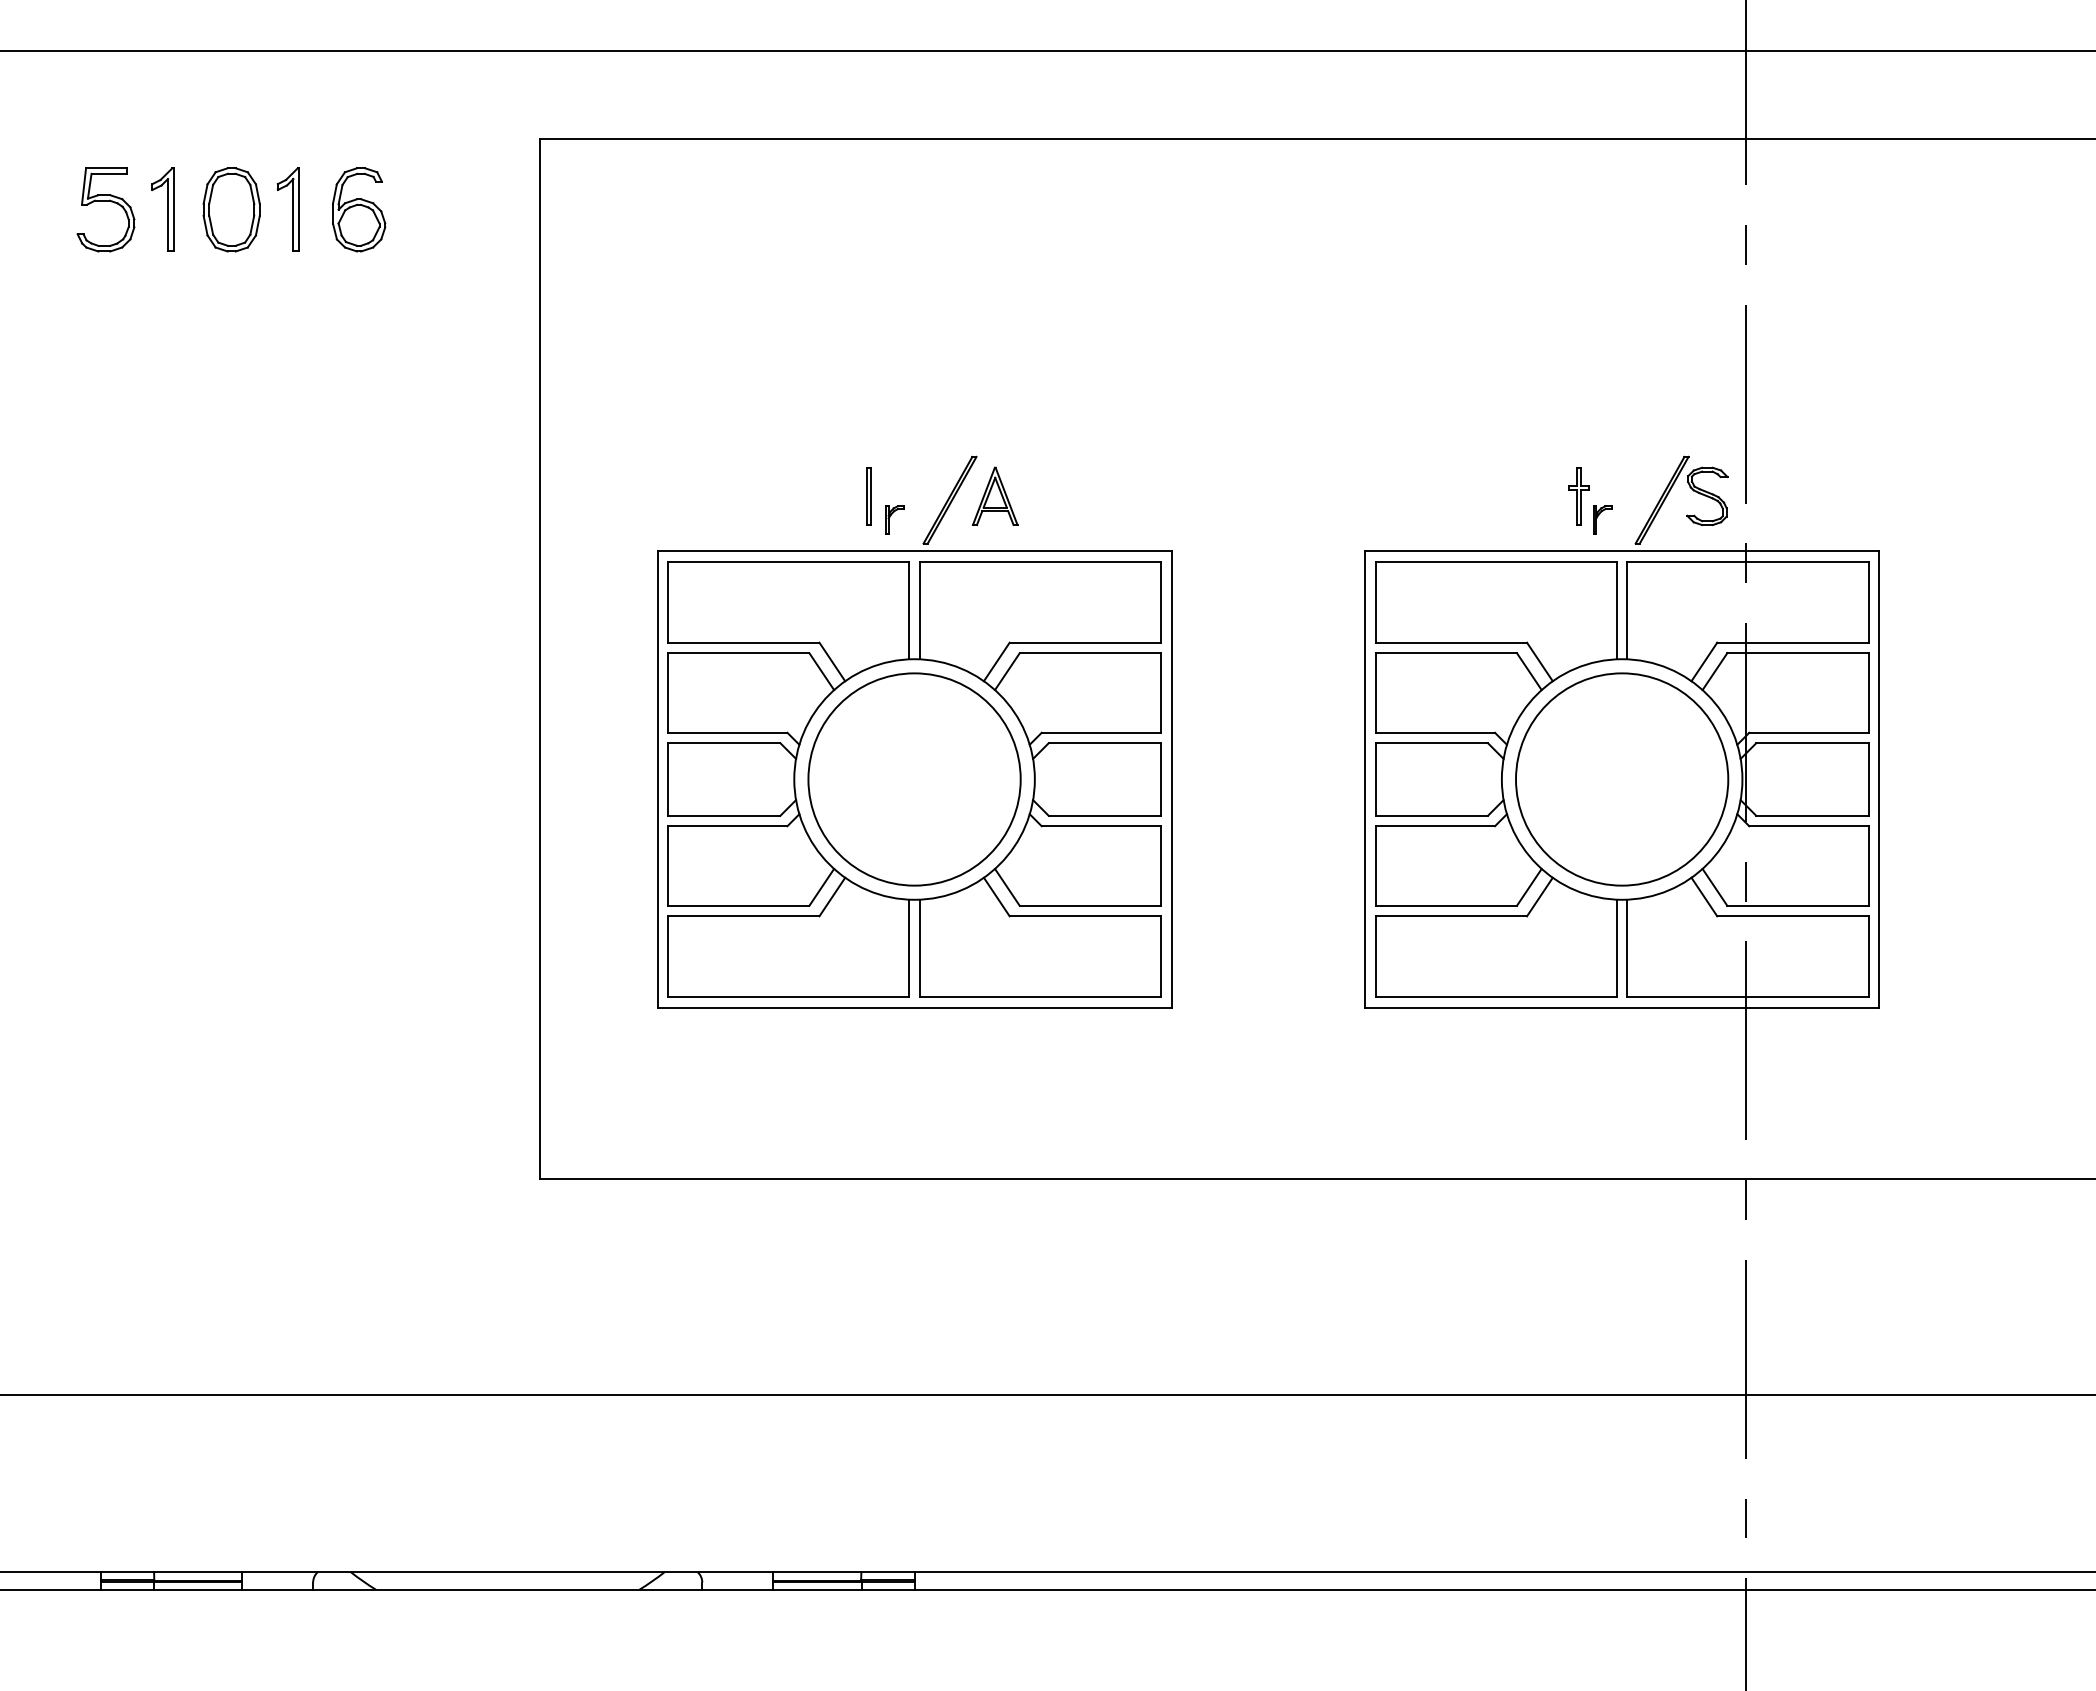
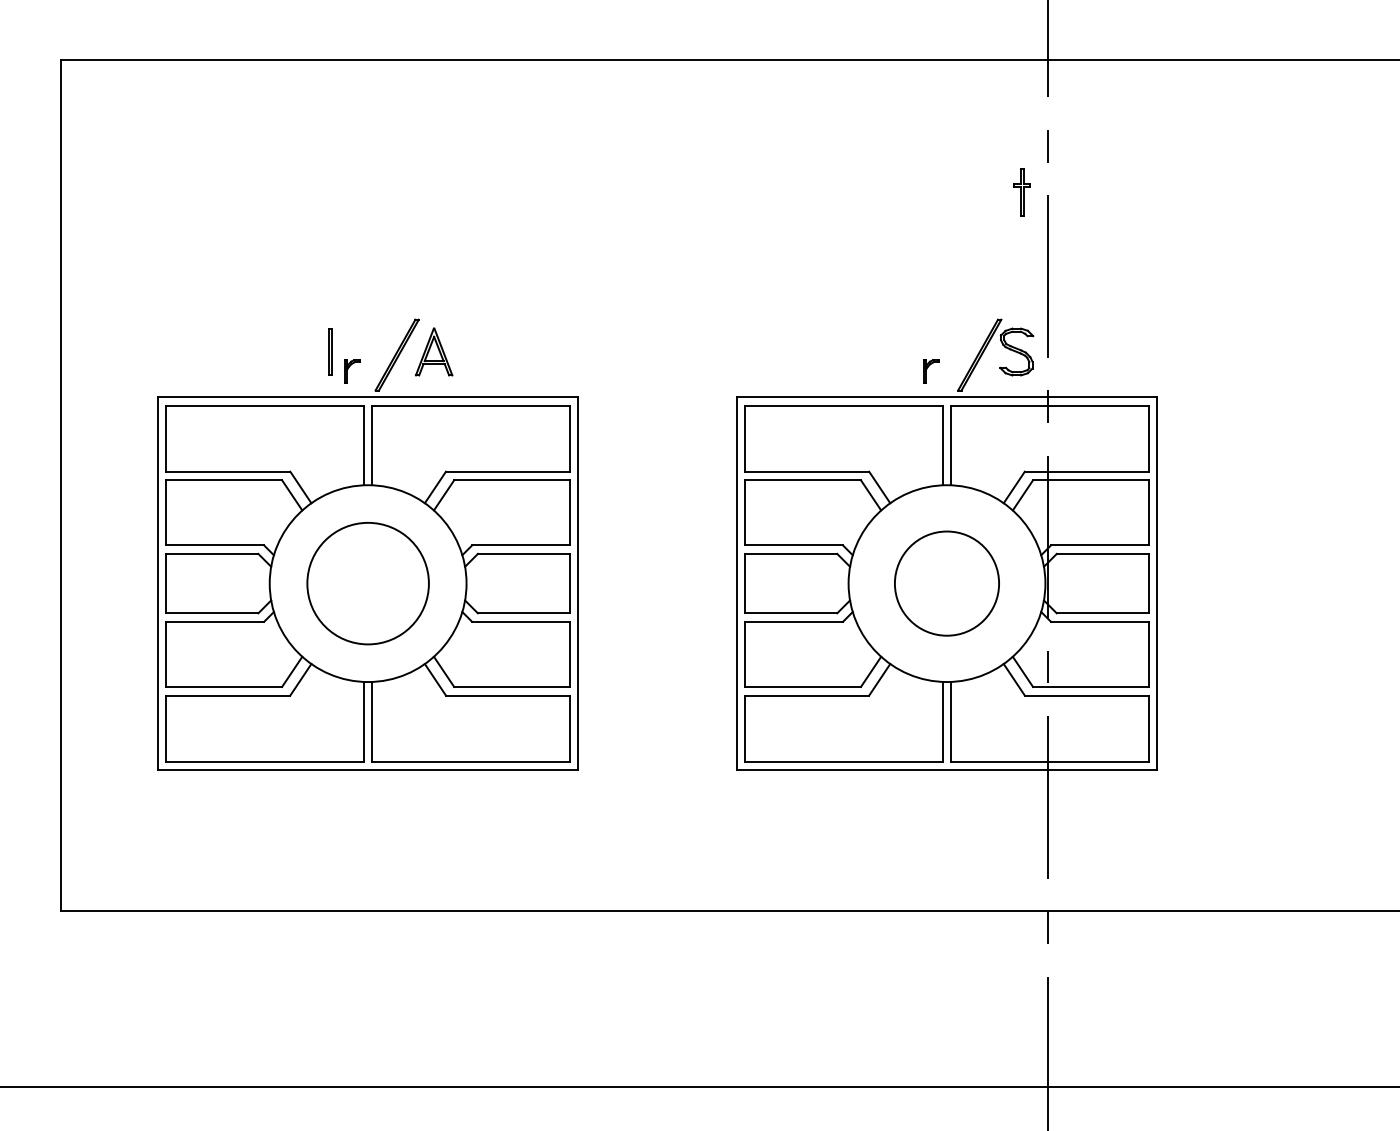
part: (1578, 496) -> (1021, 192), moved
circle: (914, 779) -> (368, 583), size x0.7
circle: (1622, 779) -> (947, 583), size x0.6

